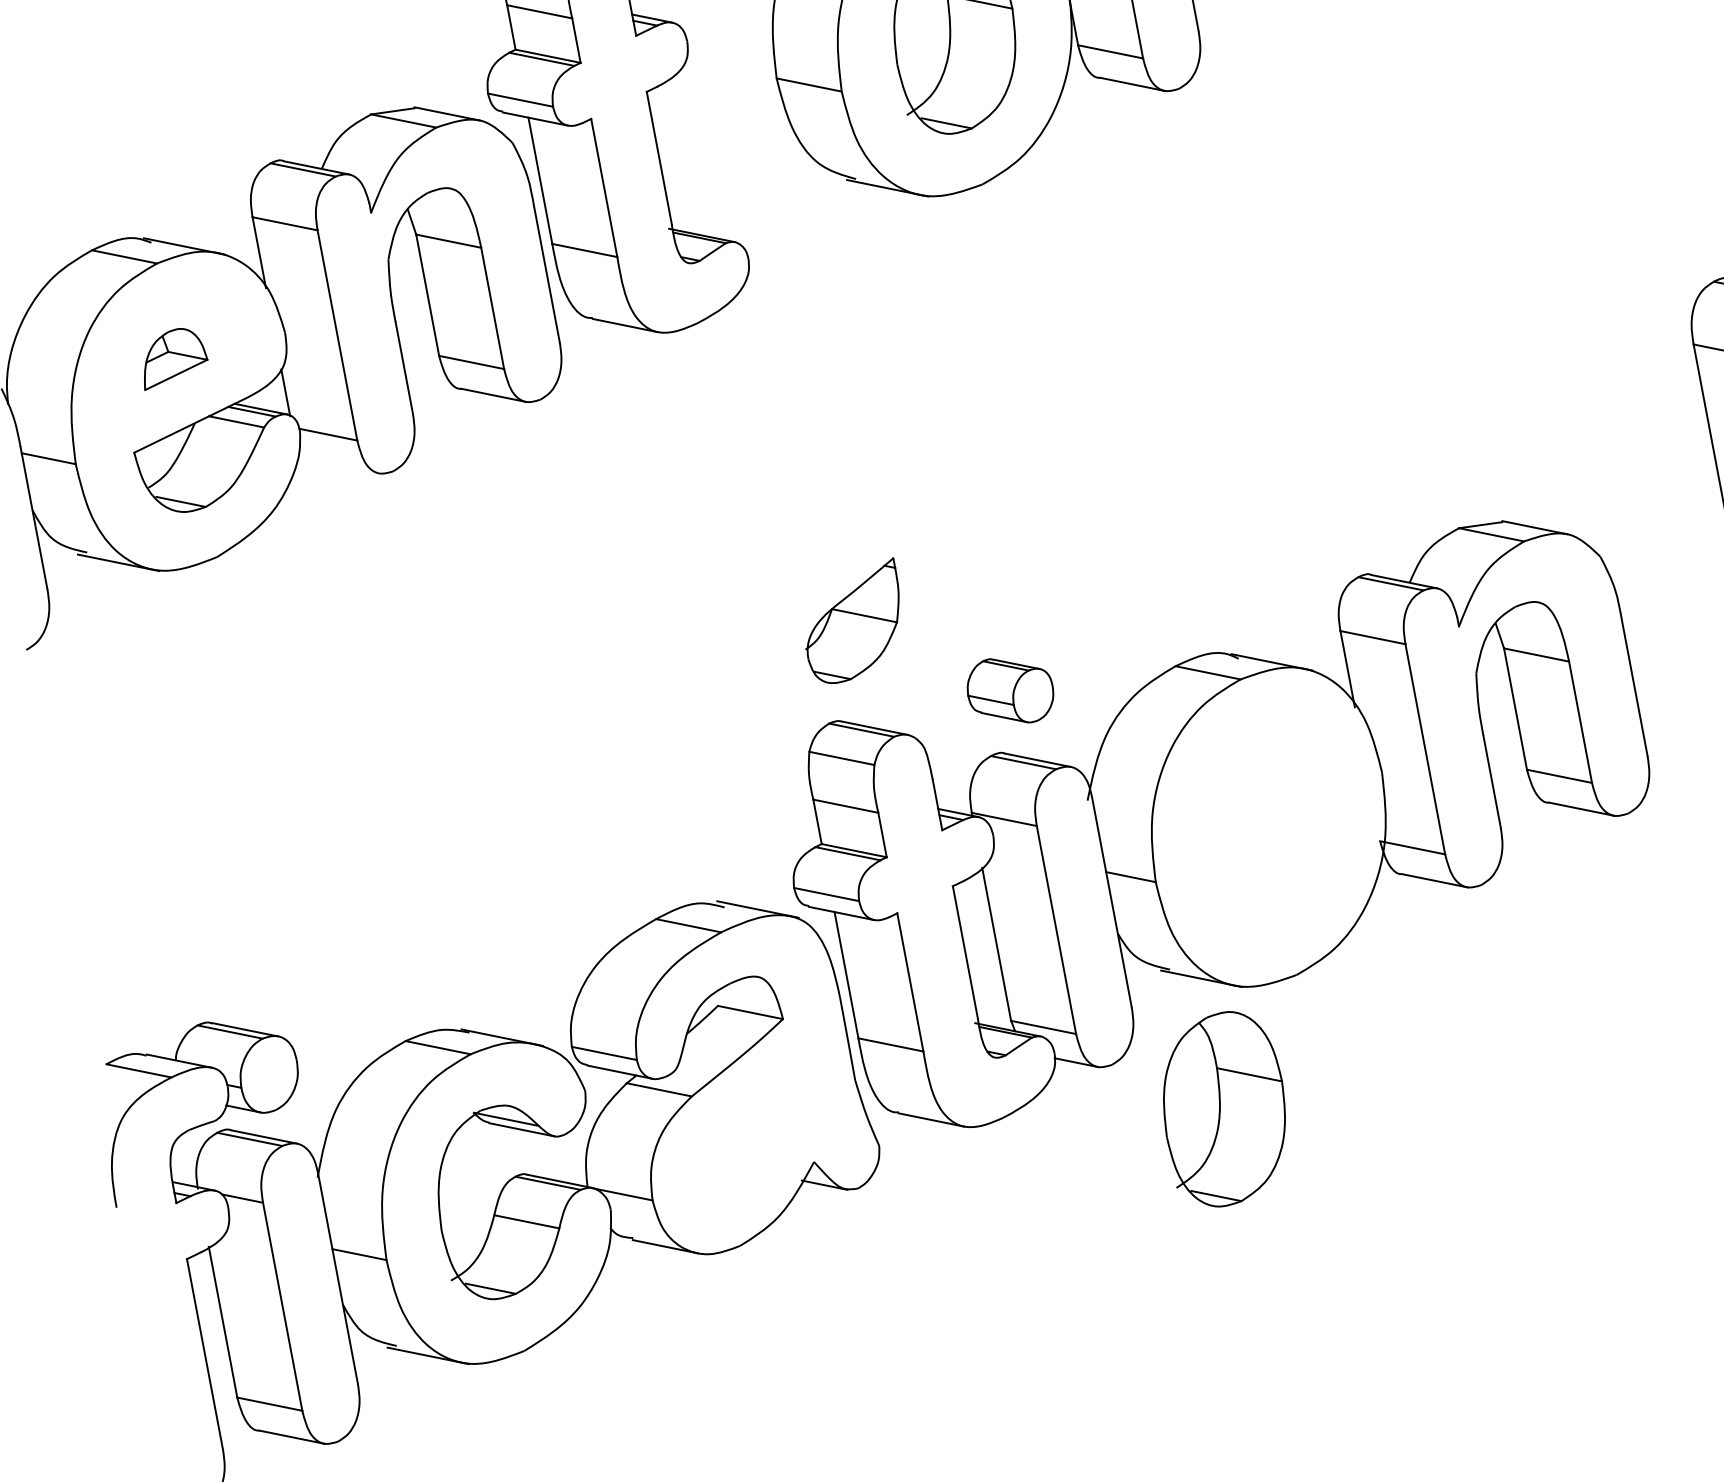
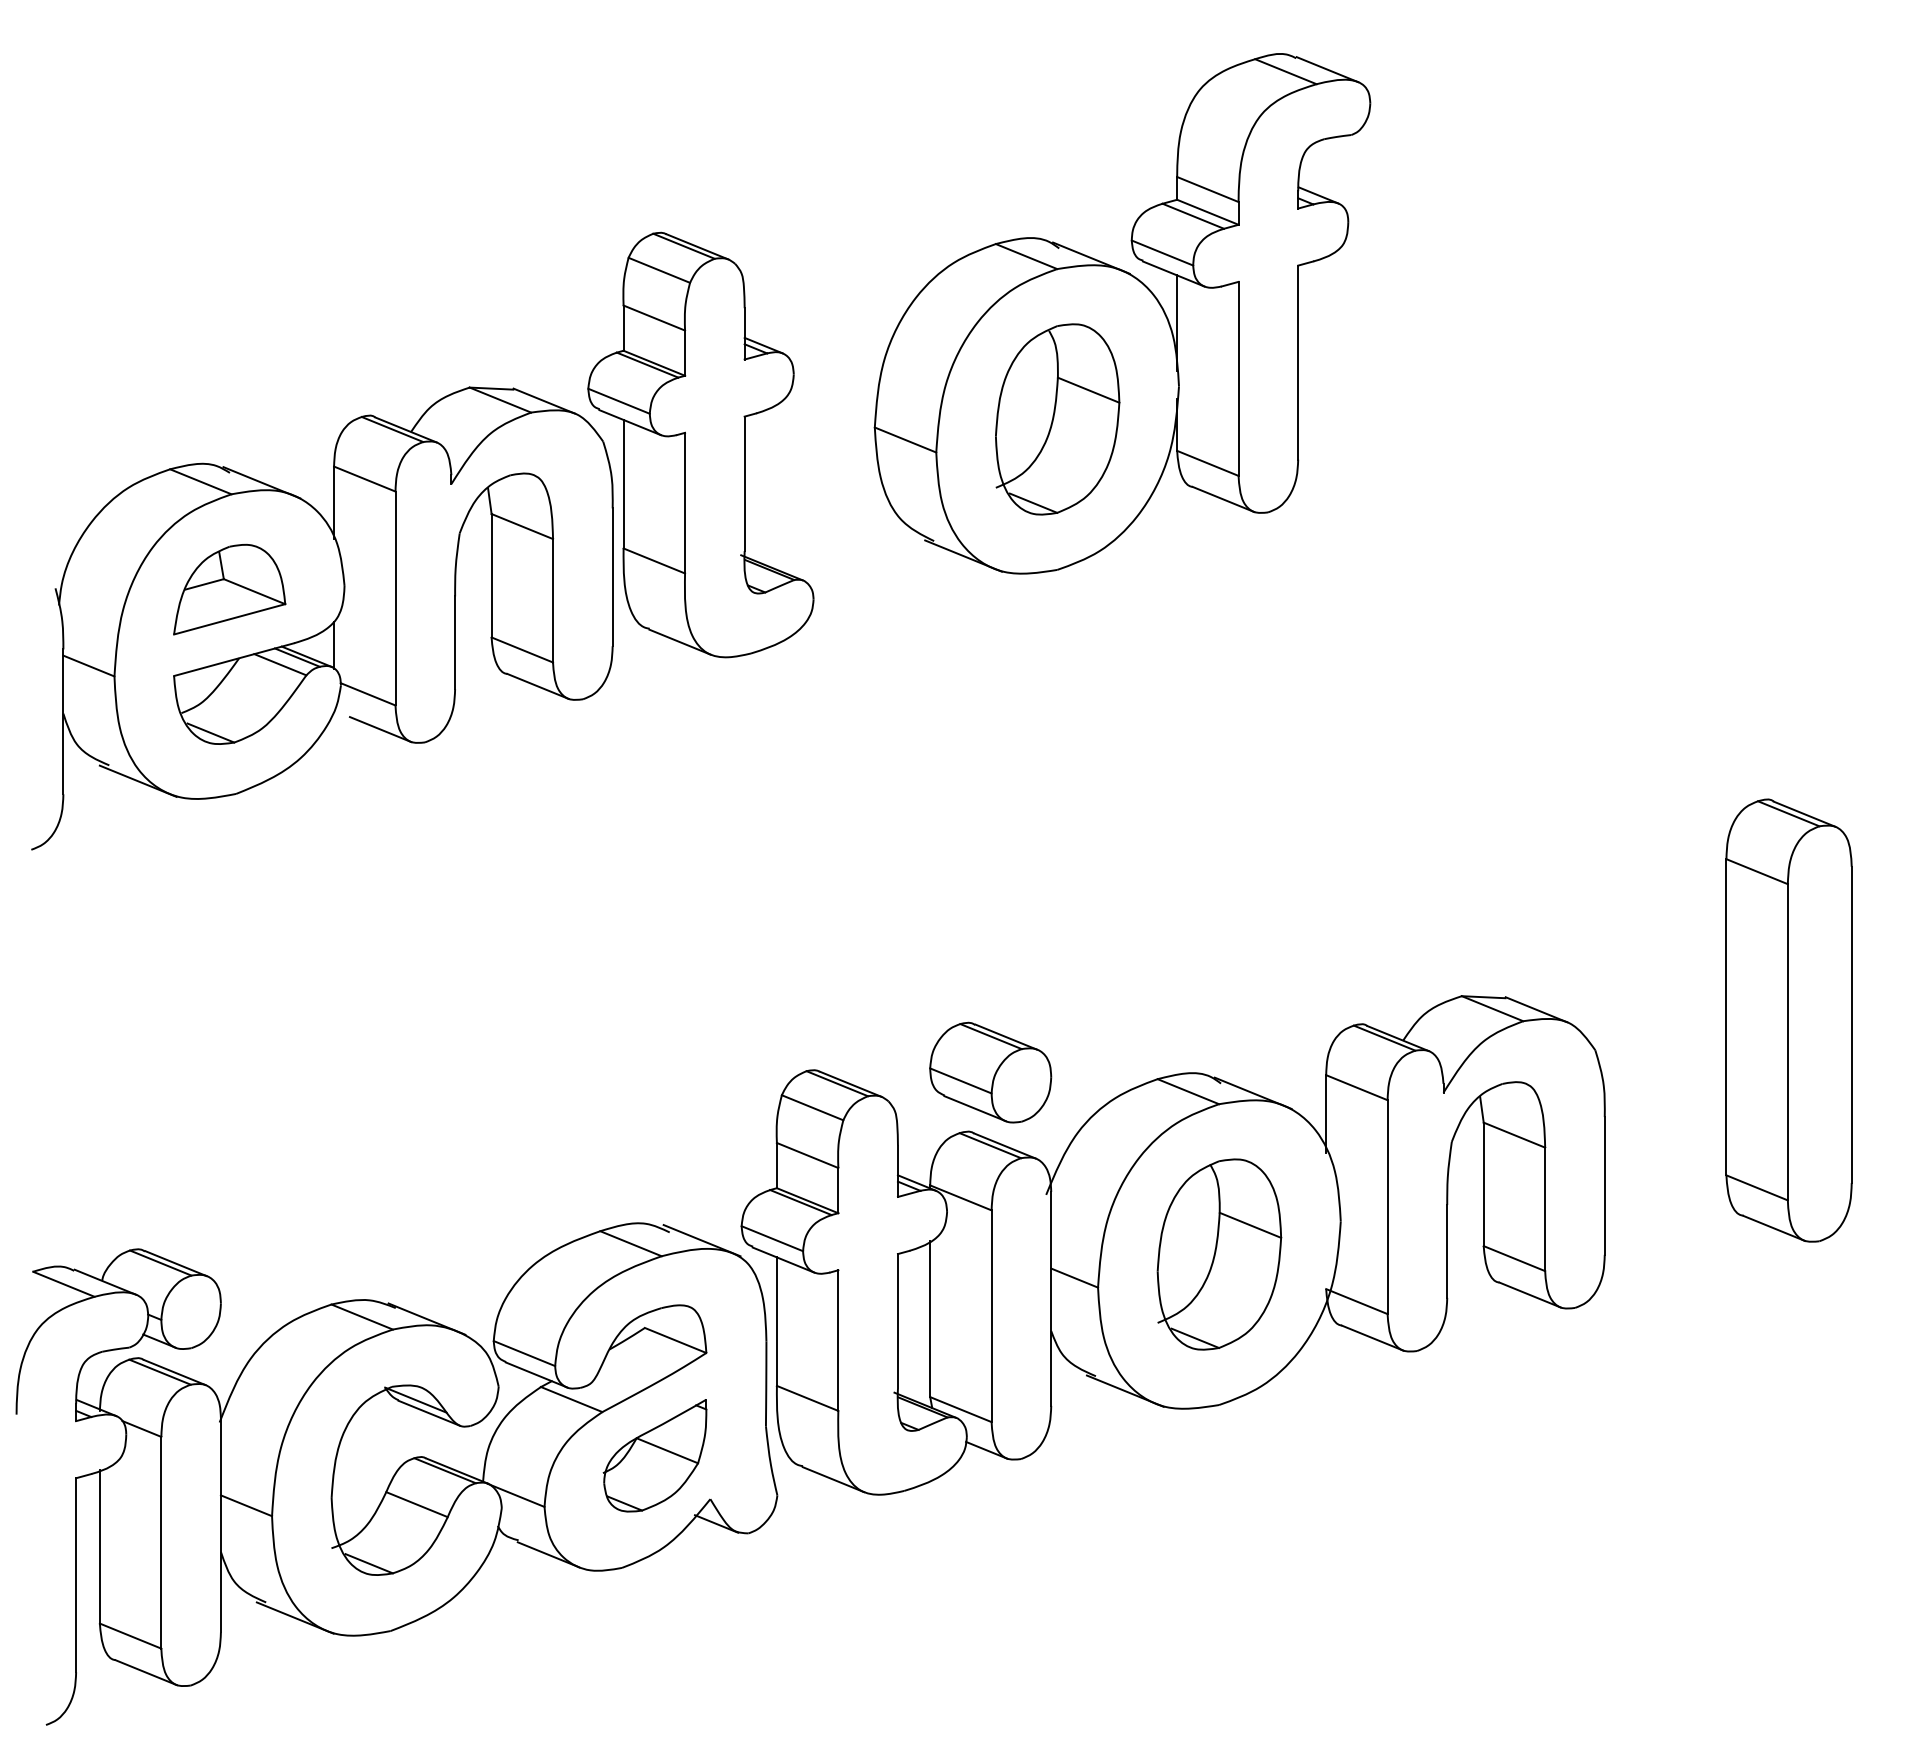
part: (172, 357) -> (229, 589), size x1.67
line: (347, 466) -> (380, 729), added
part: (852, 622) -> (654, 1455), moved
part: (1010, 690) -> (990, 1072), size x1.43
part: (1224, 1109) -> (1219, 1254), moved

